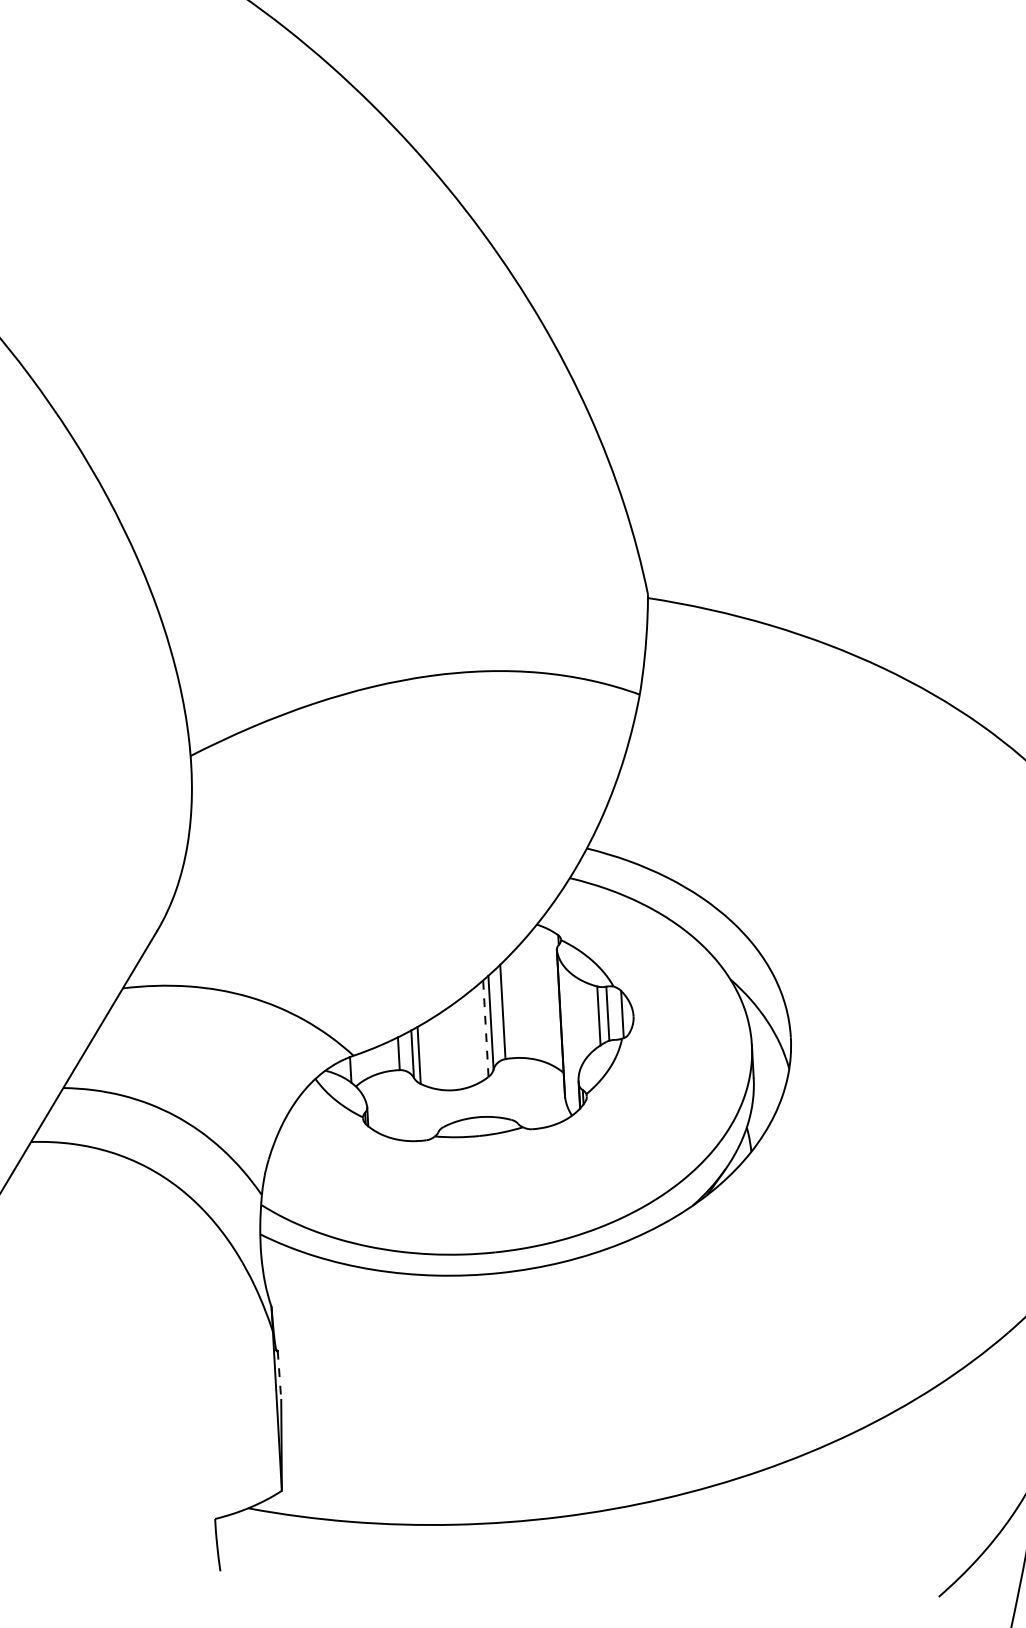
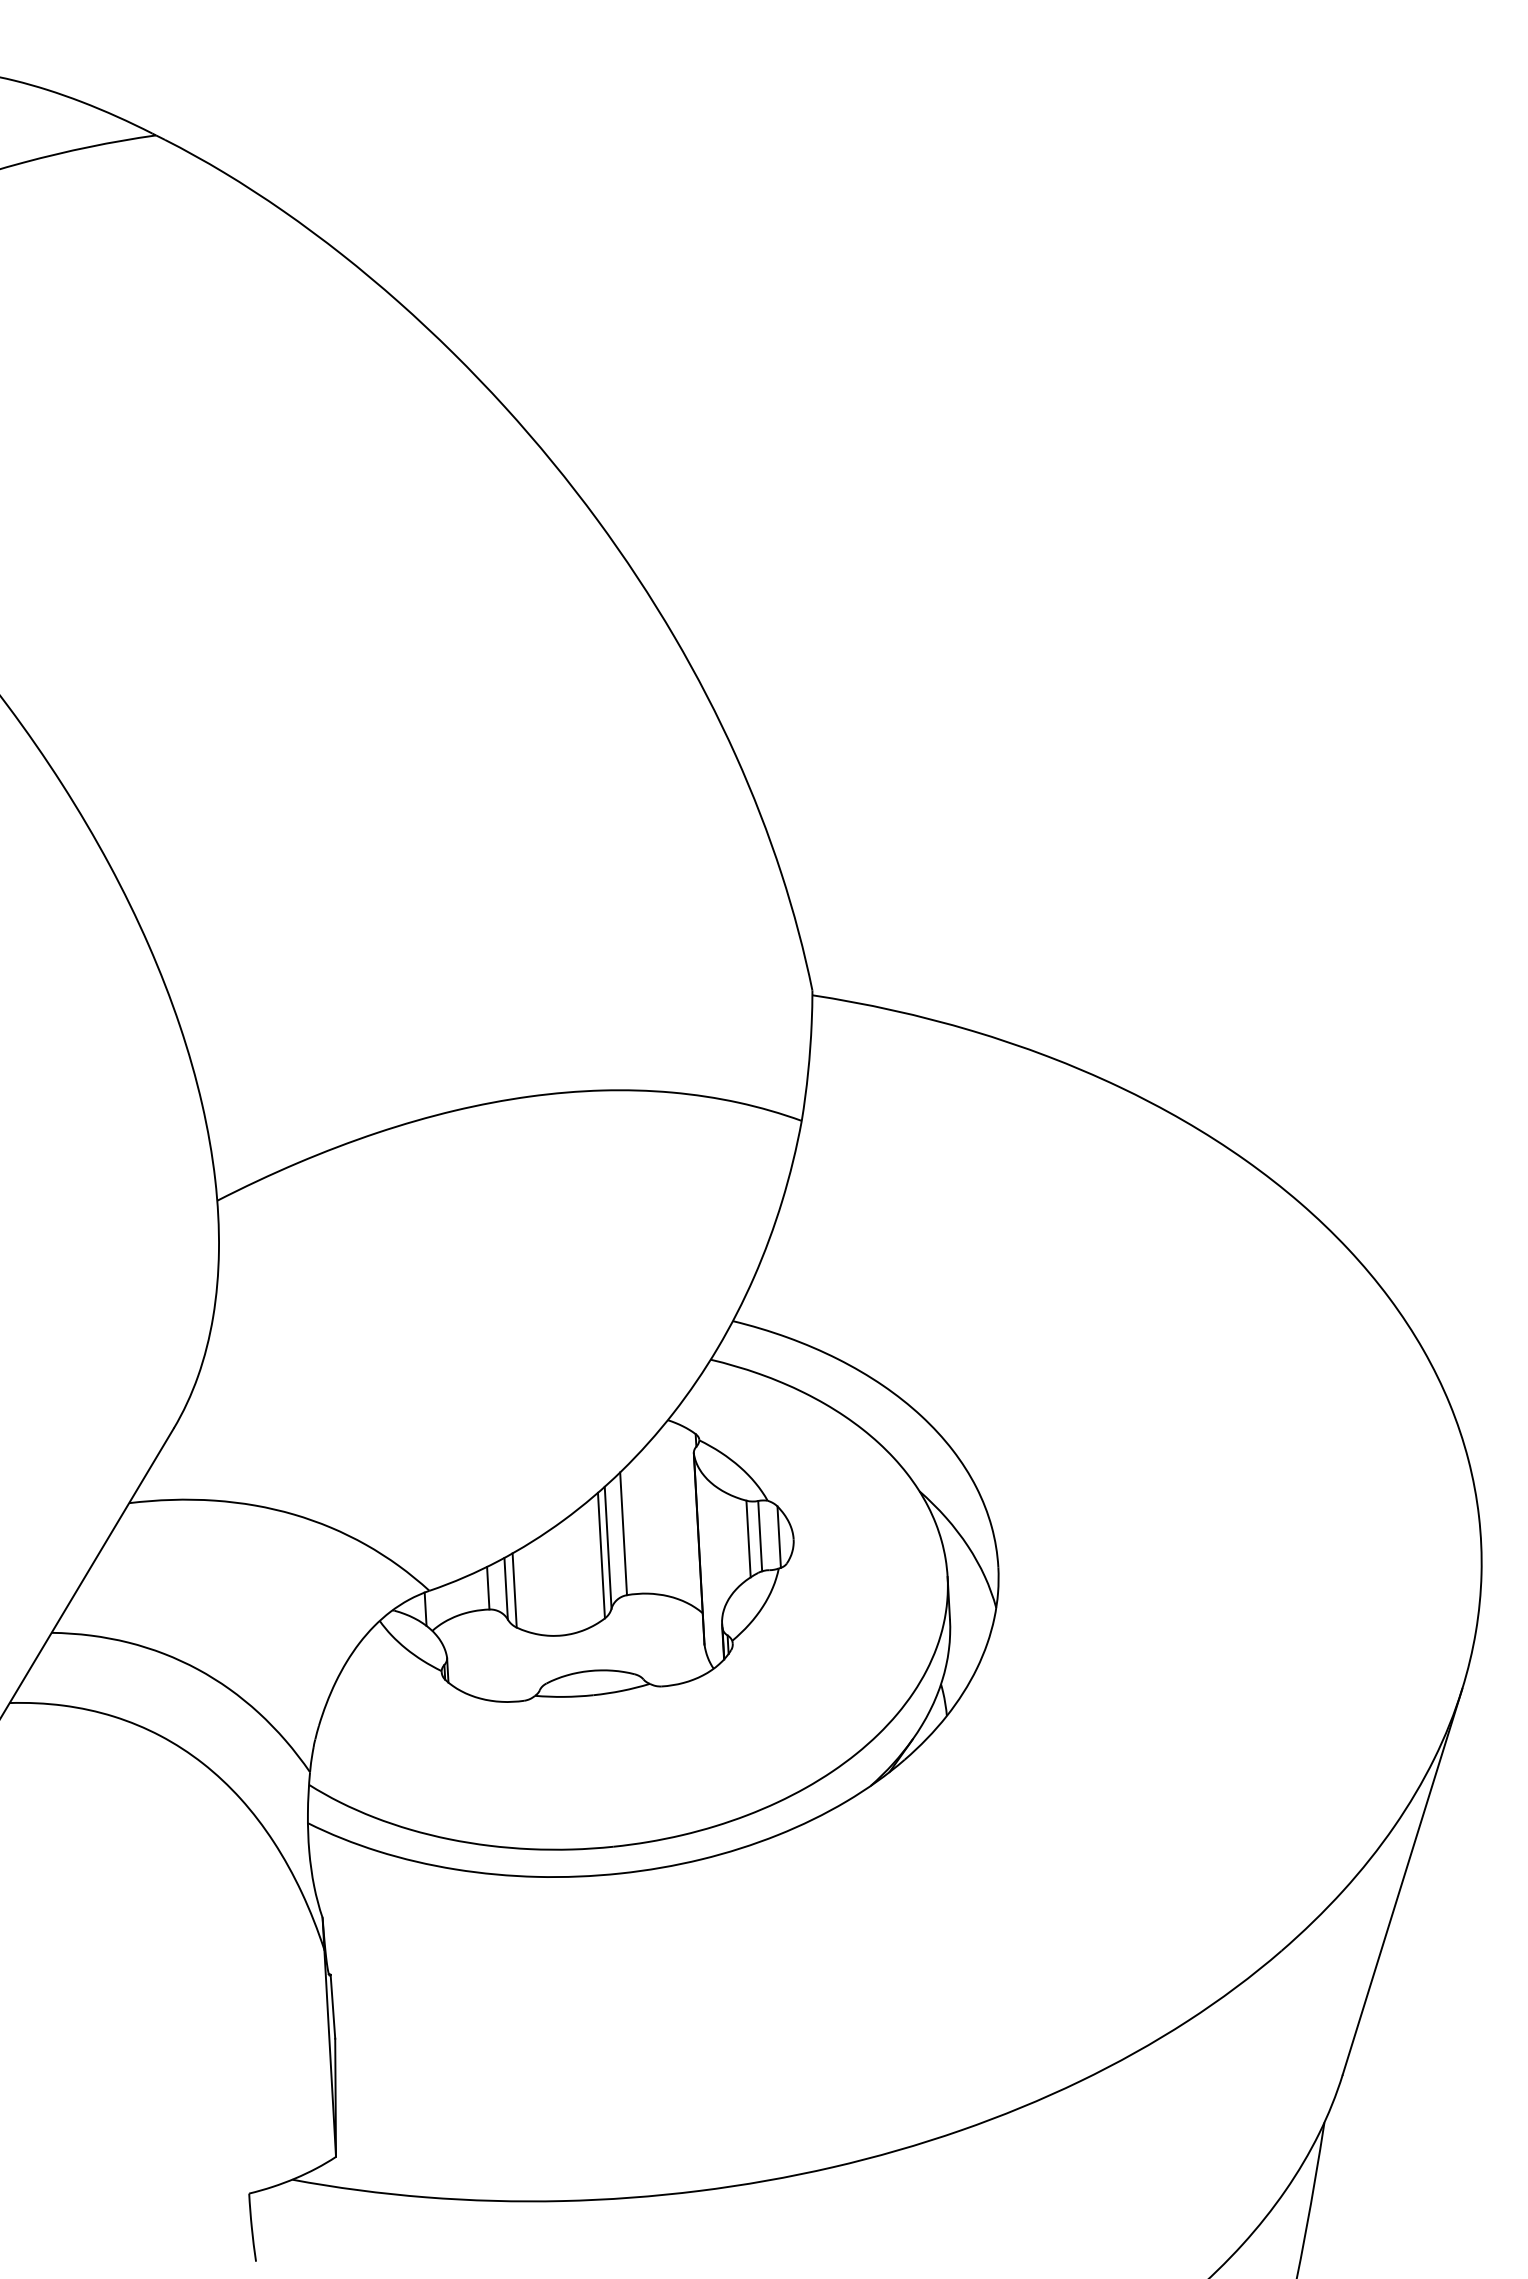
line: (485, 1028) -> (601, 1555), dashed -> solid
line: (279, 1375) -> (332, 2007), dashed -> solid

